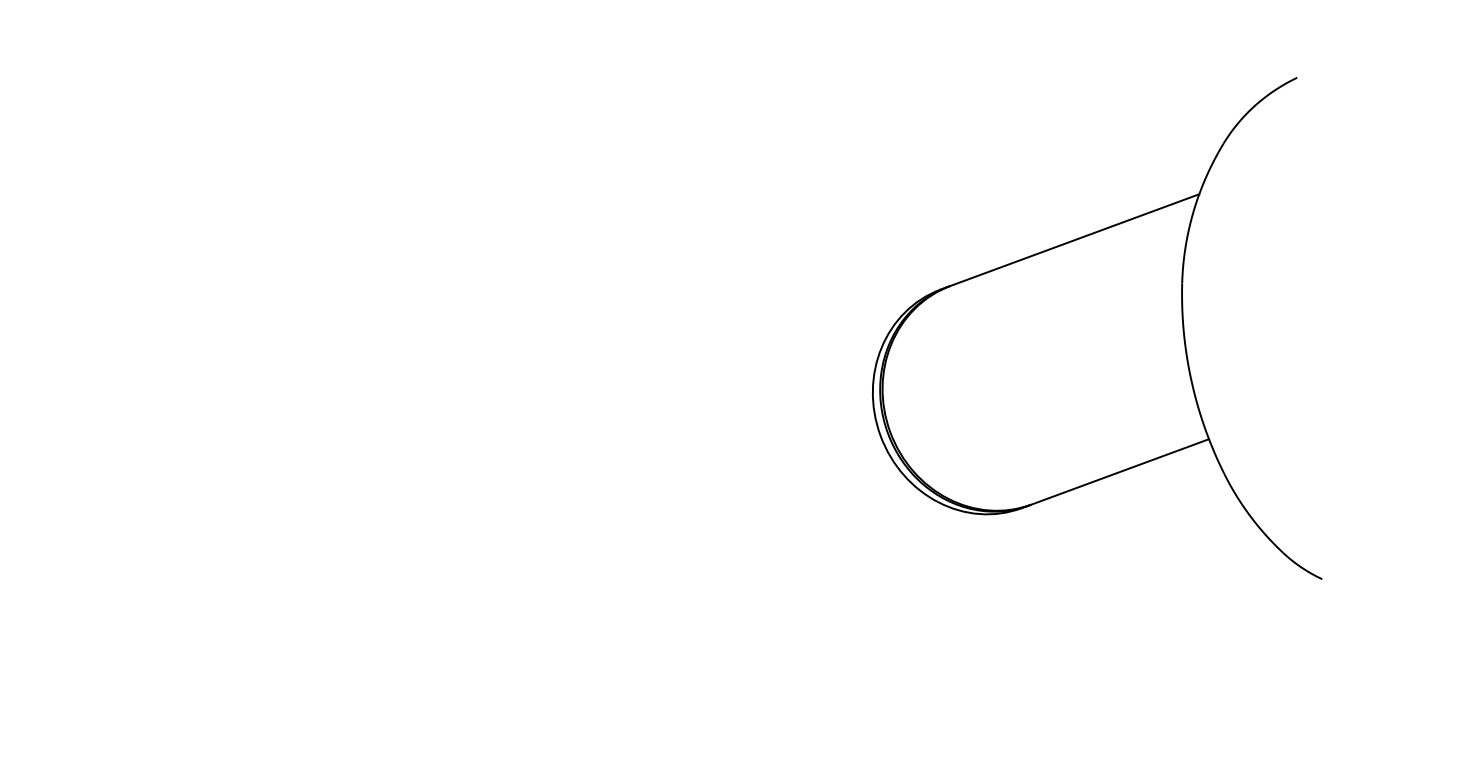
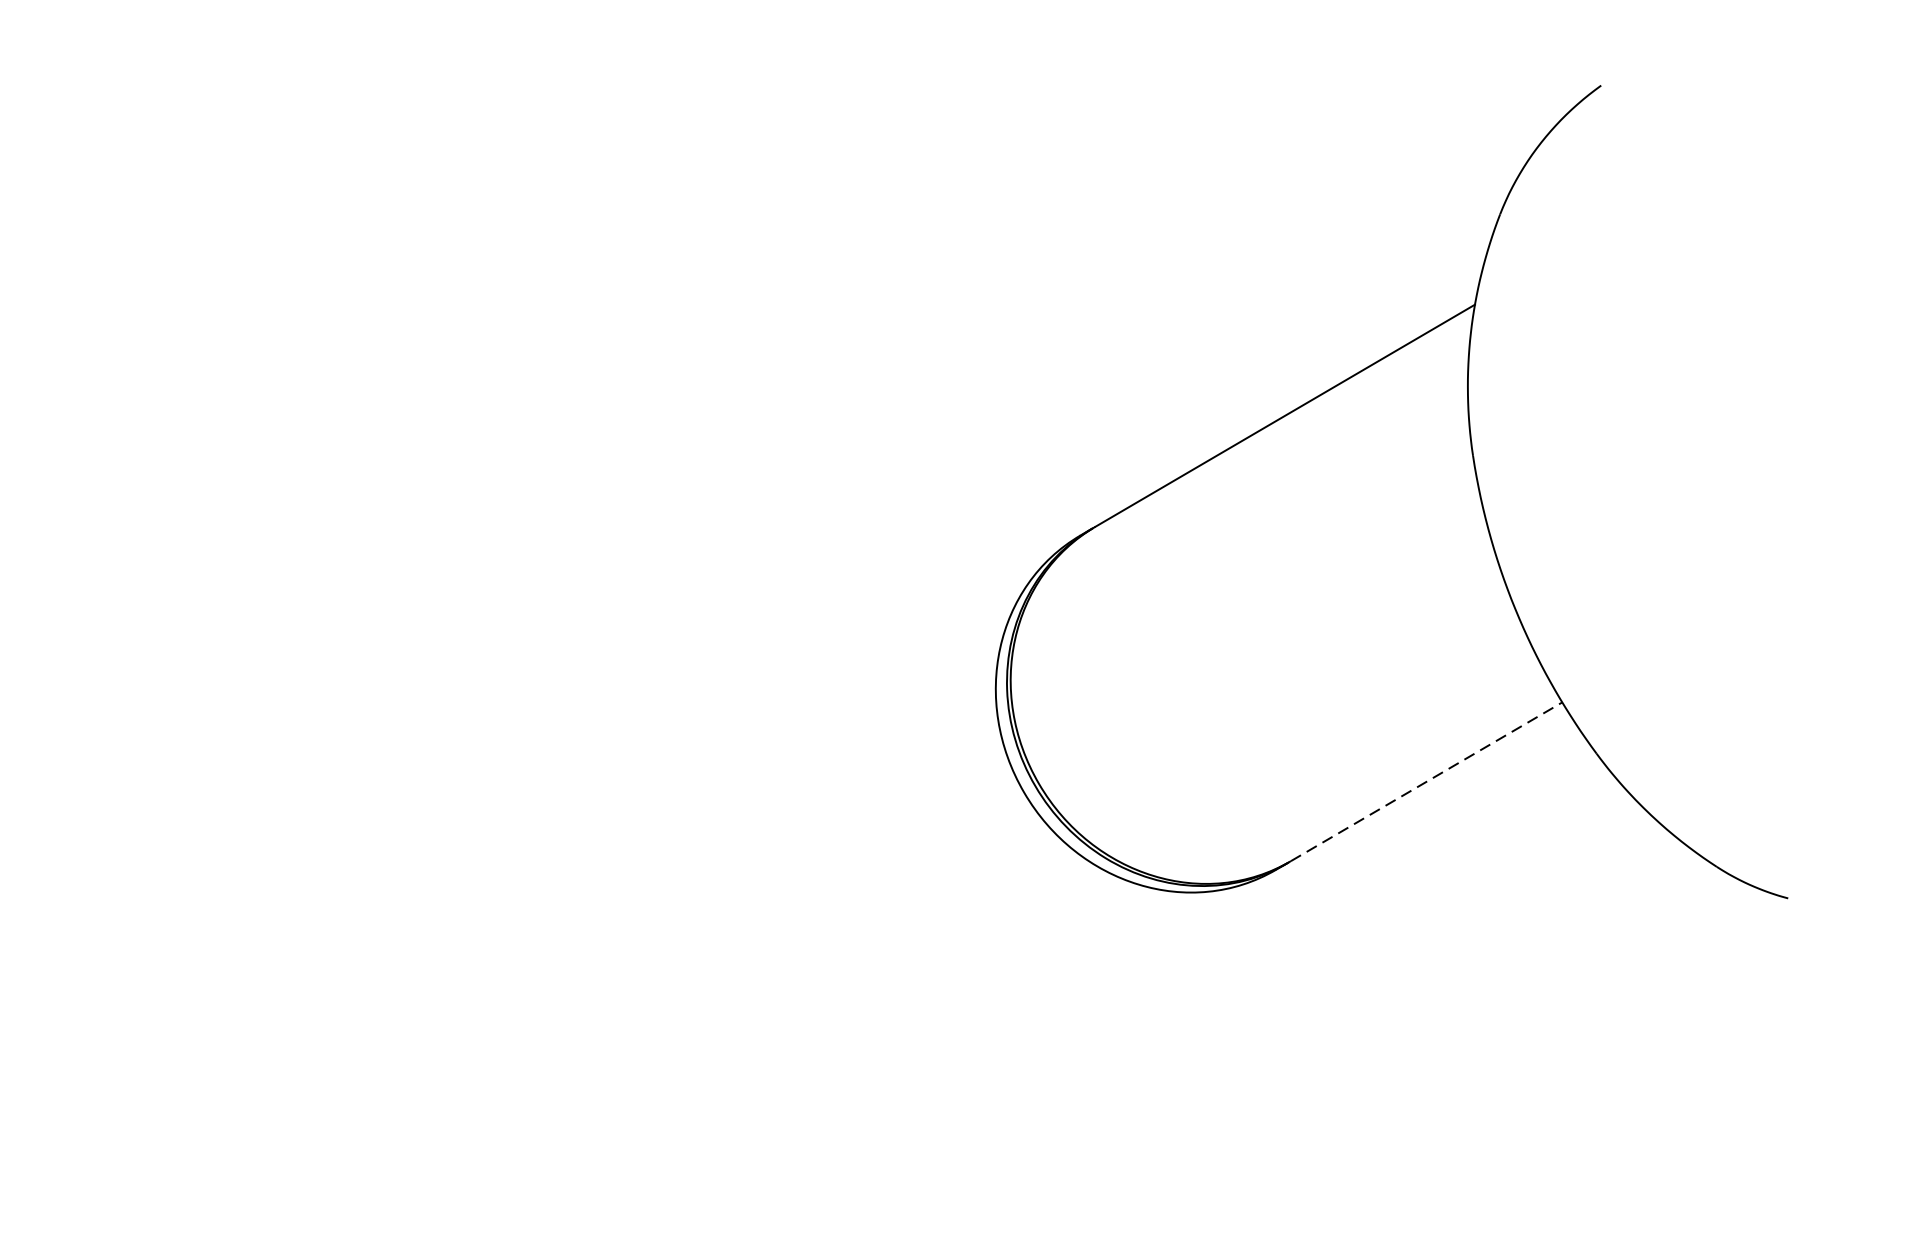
line: (1120, 471) -> (1426, 781), solid -> dashed

